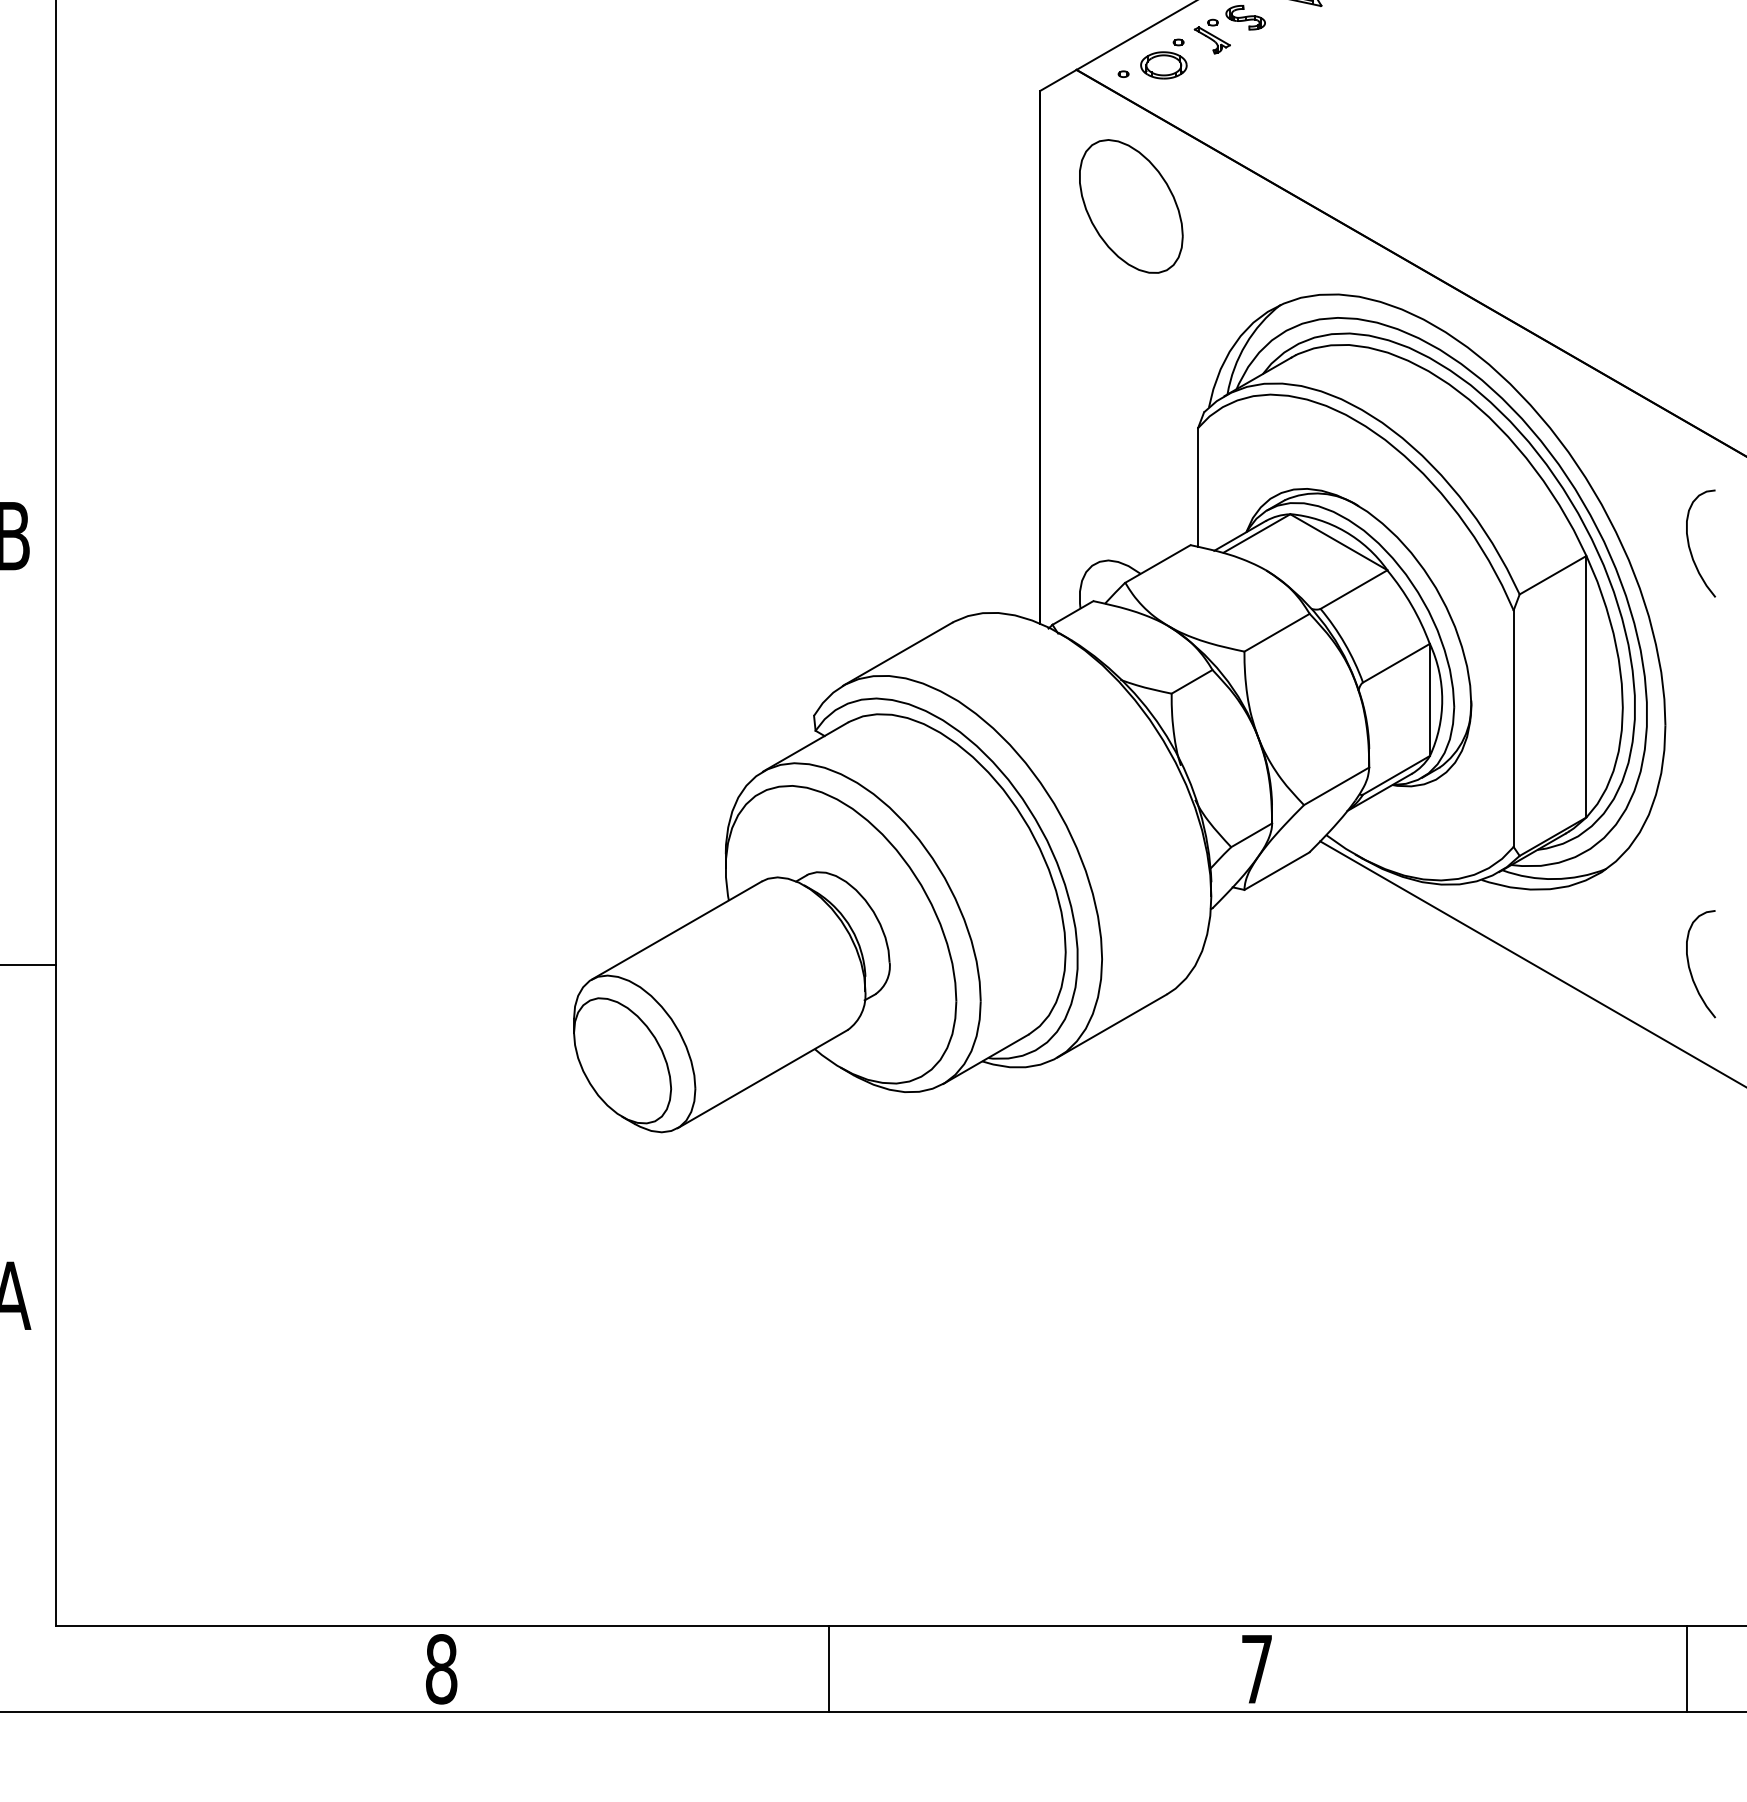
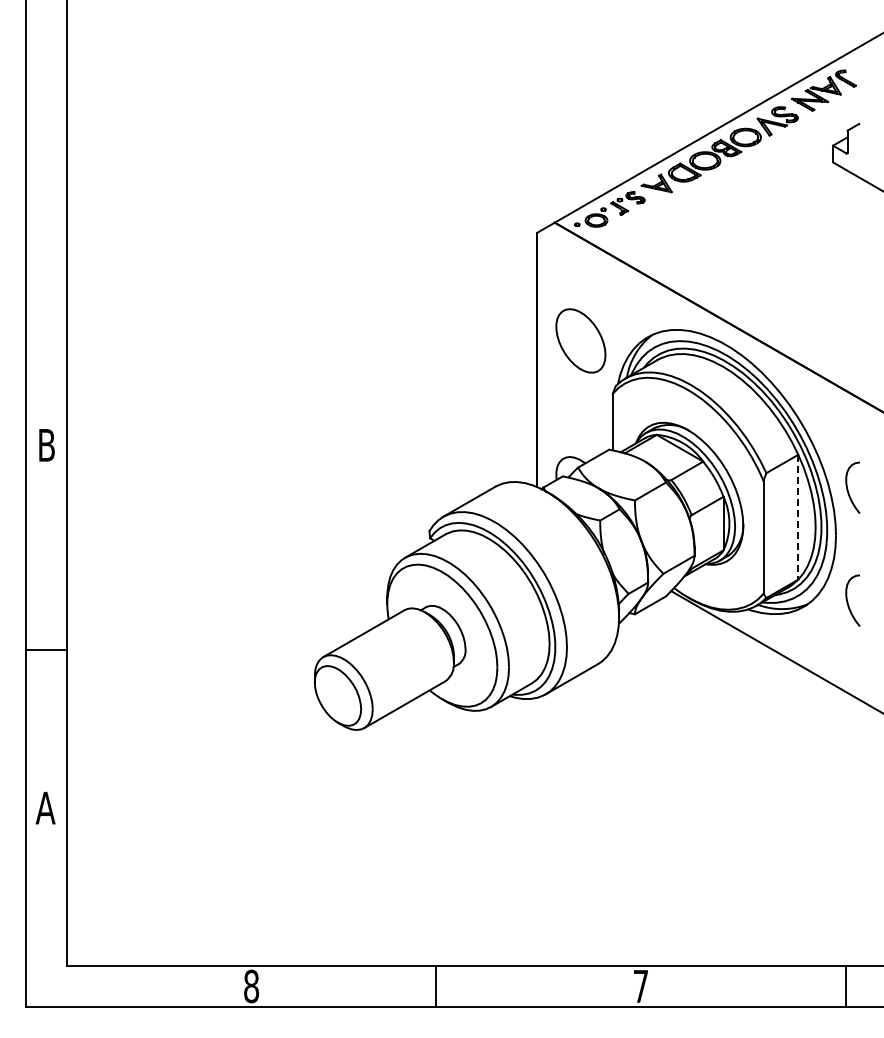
part: (1130, 205) -> (580, 340), moved
curve: (1691, 546) -> (848, 489), moved
line: (1586, 687) -> (798, 517), solid -> dashed
curve: (1691, 965) -> (848, 601), moved

